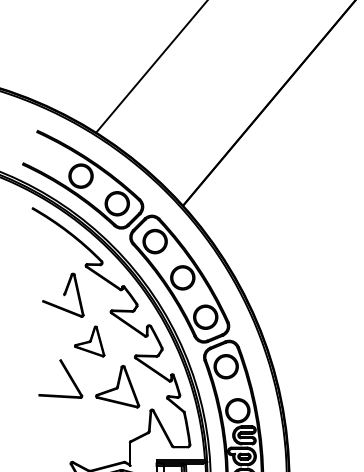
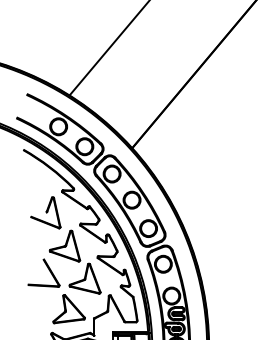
part: (89, 341) -> (64, 246), size x1.43
part: (95, 428) -> (69, 308), added

